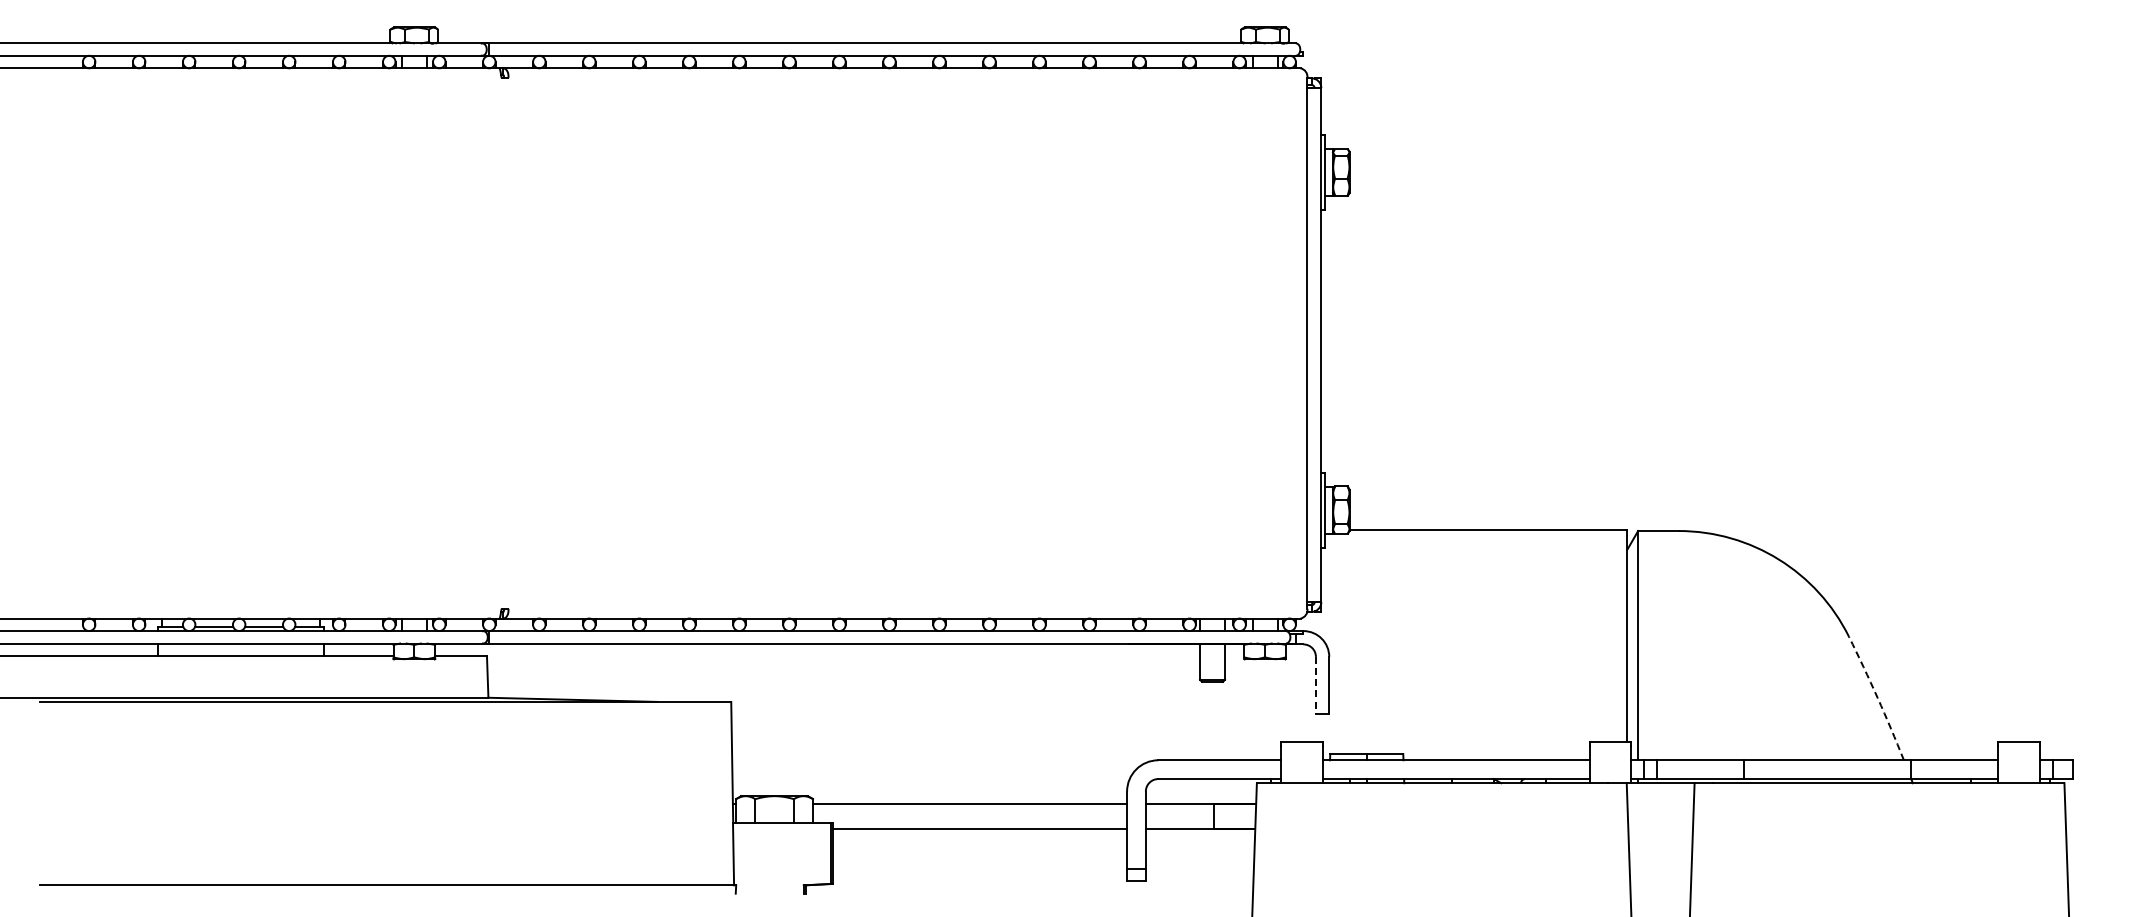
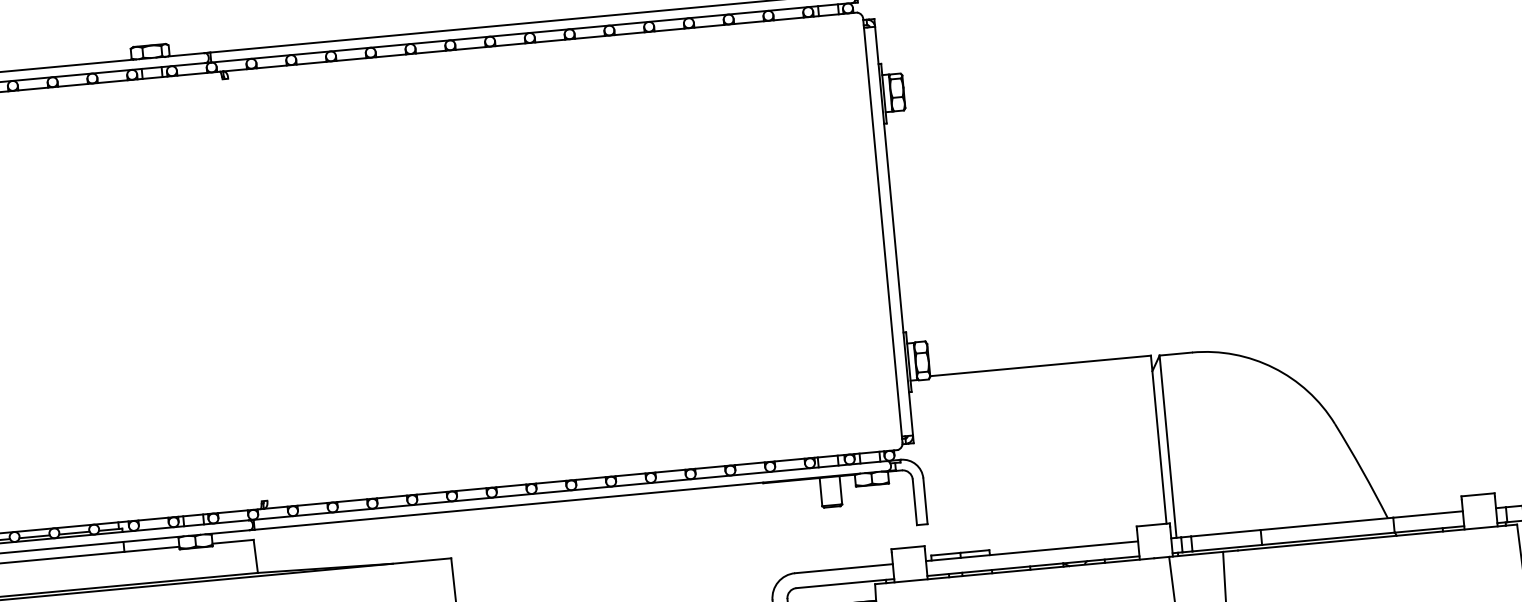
line: (1315, 685) -> (914, 502), dashed -> solid
arc: (1877, 697) -> (1362, 470), dashed -> solid

